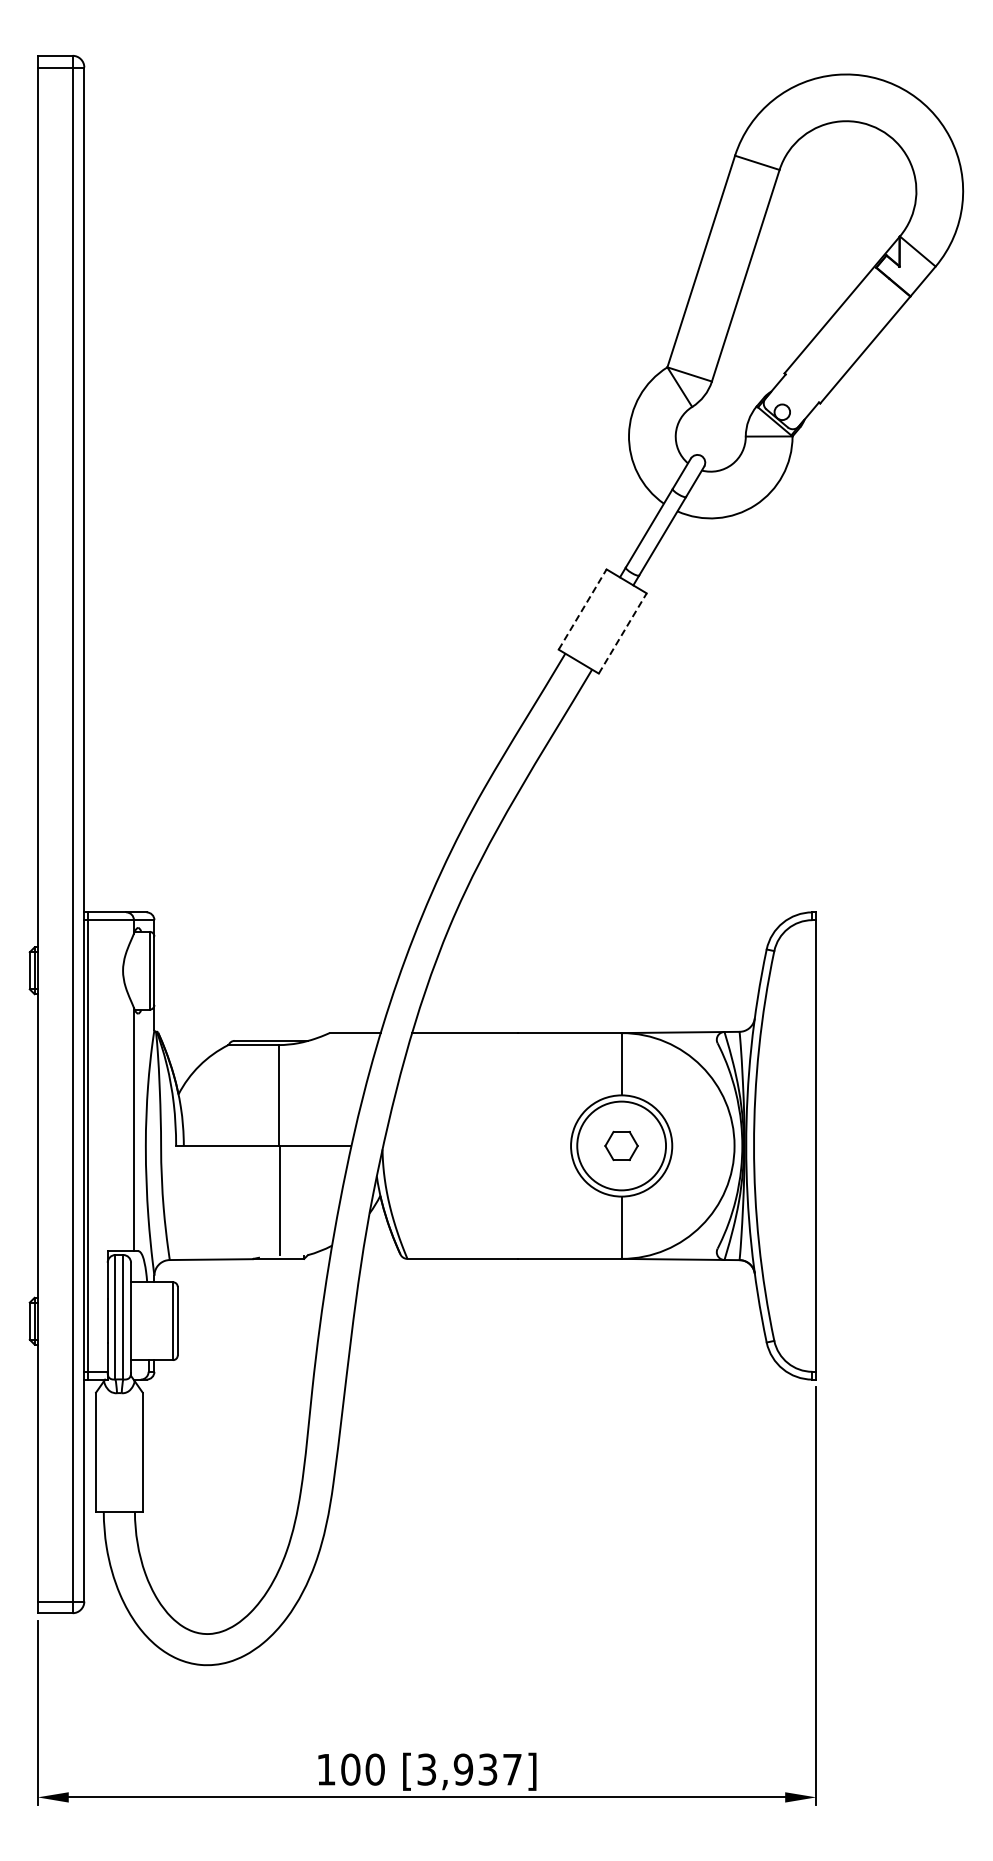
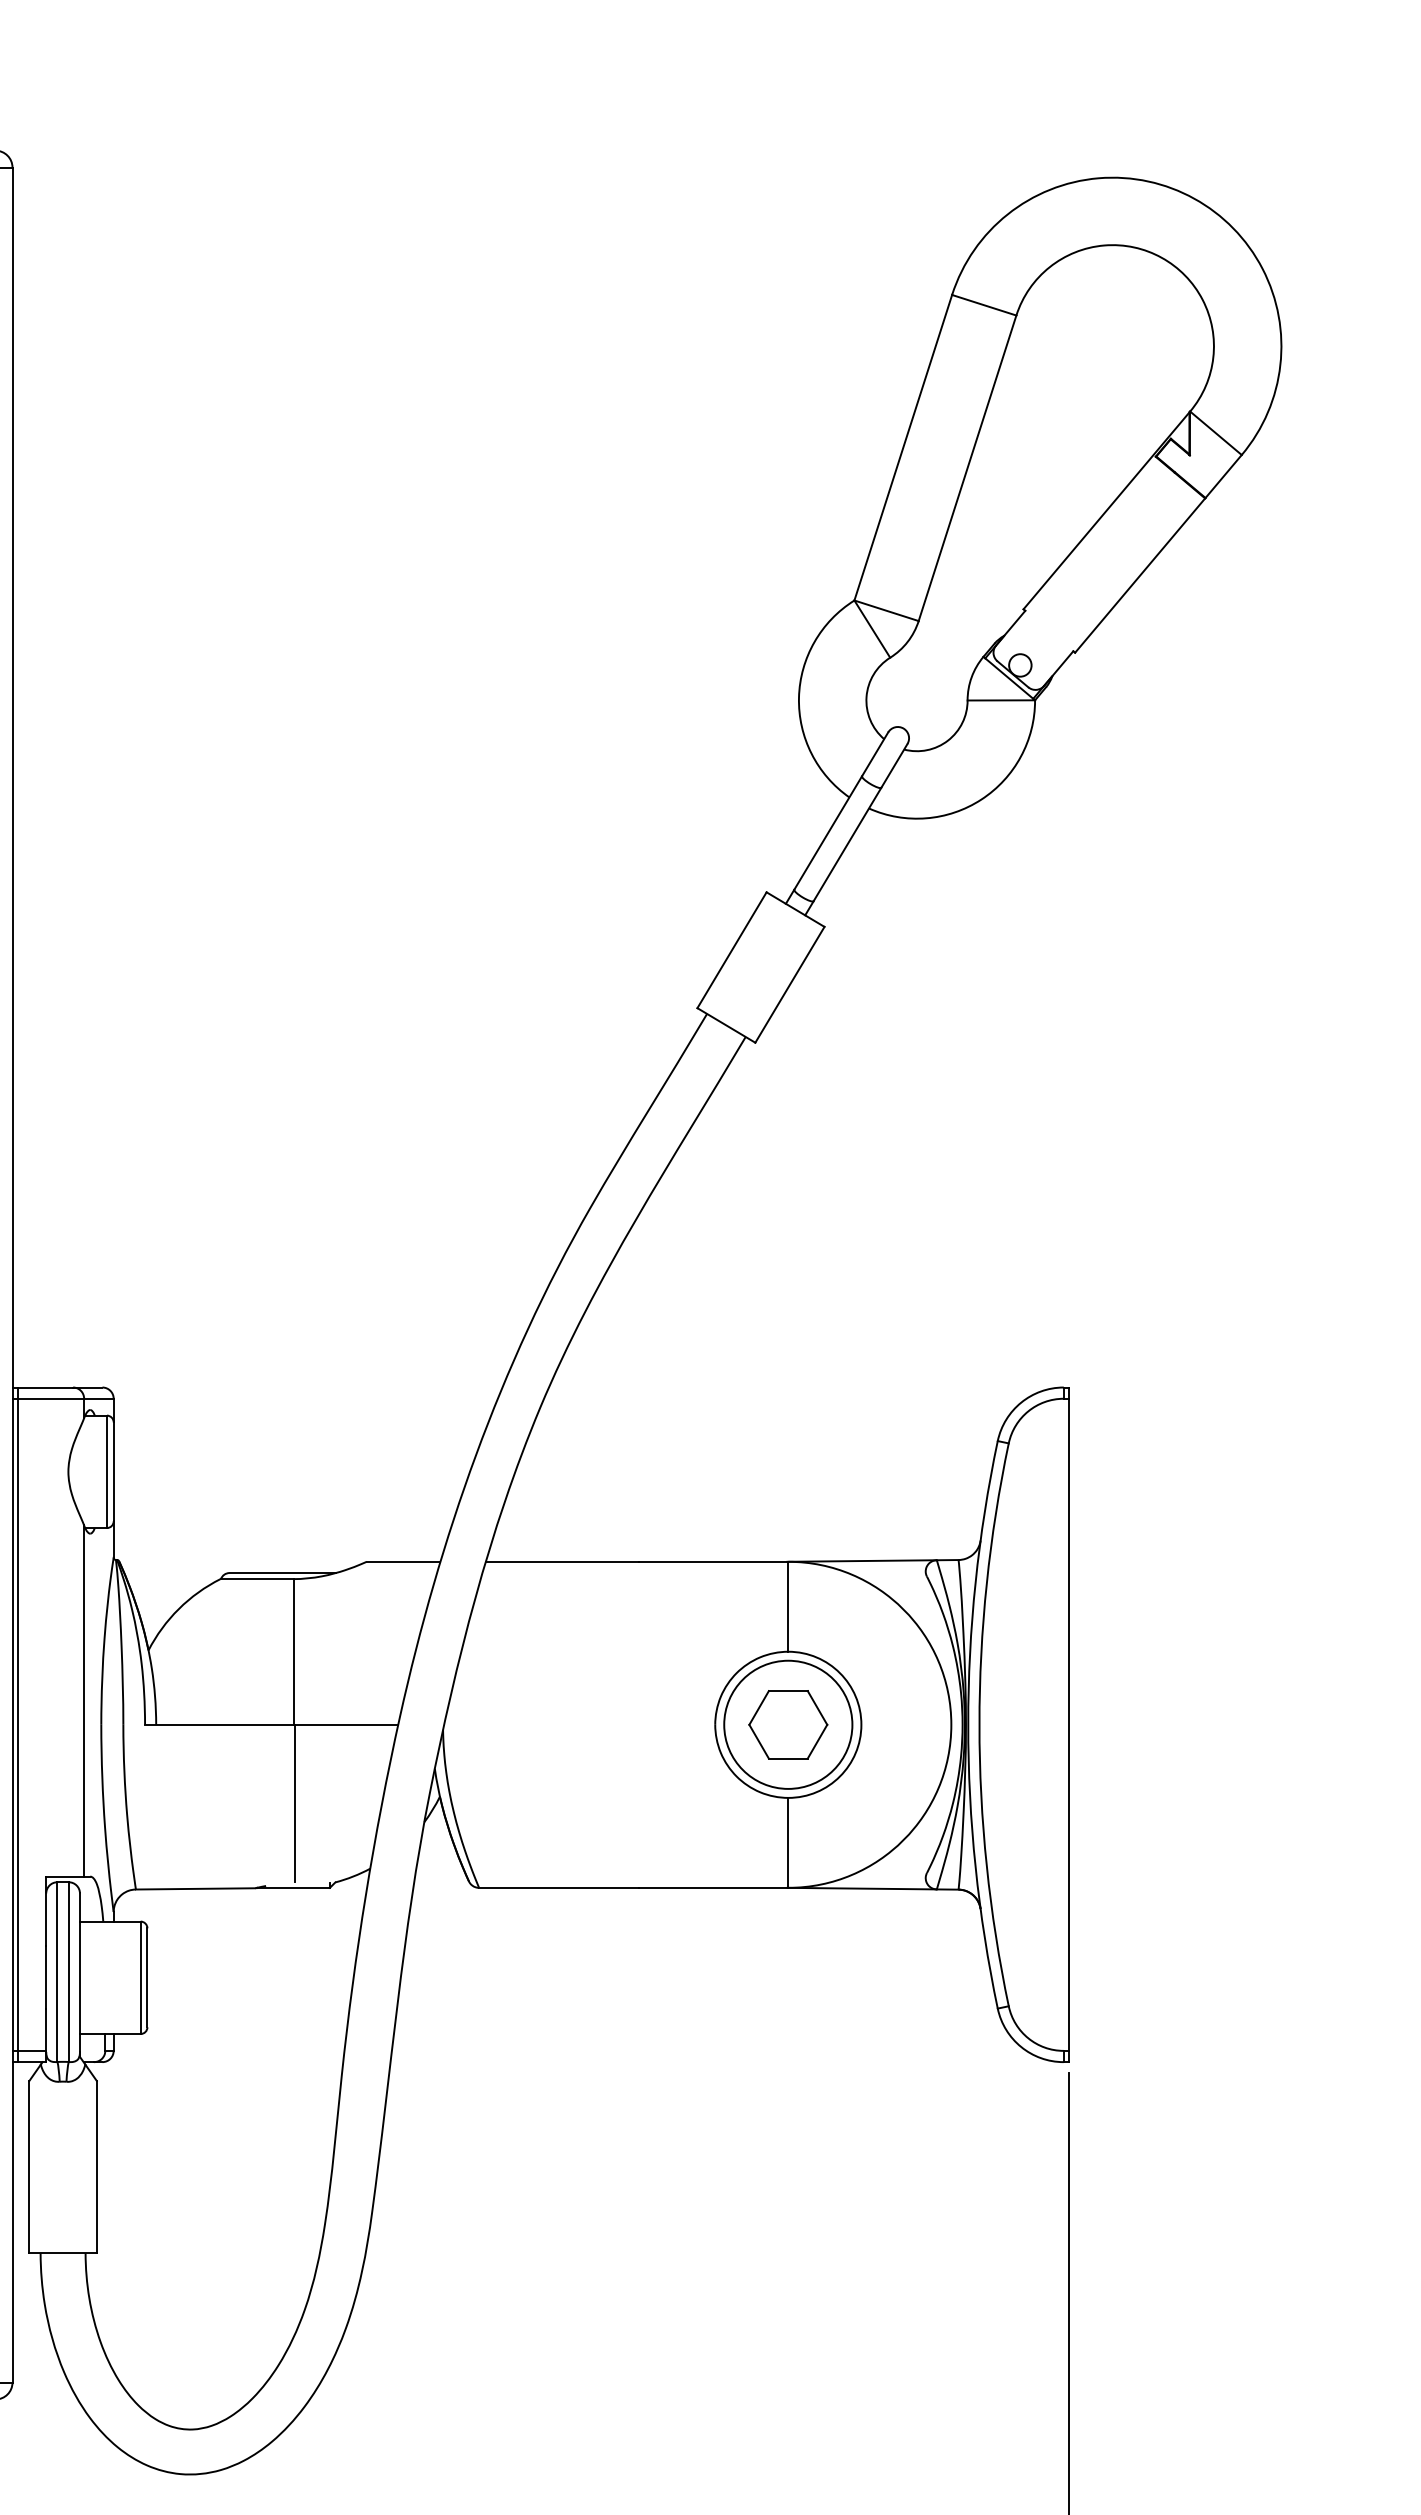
line: (582, 609) -> (731, 950), dashed -> solid
line: (622, 633) -> (789, 984), dashed -> solid
part: (621, 1145) -> (788, 1724), size x1.67

